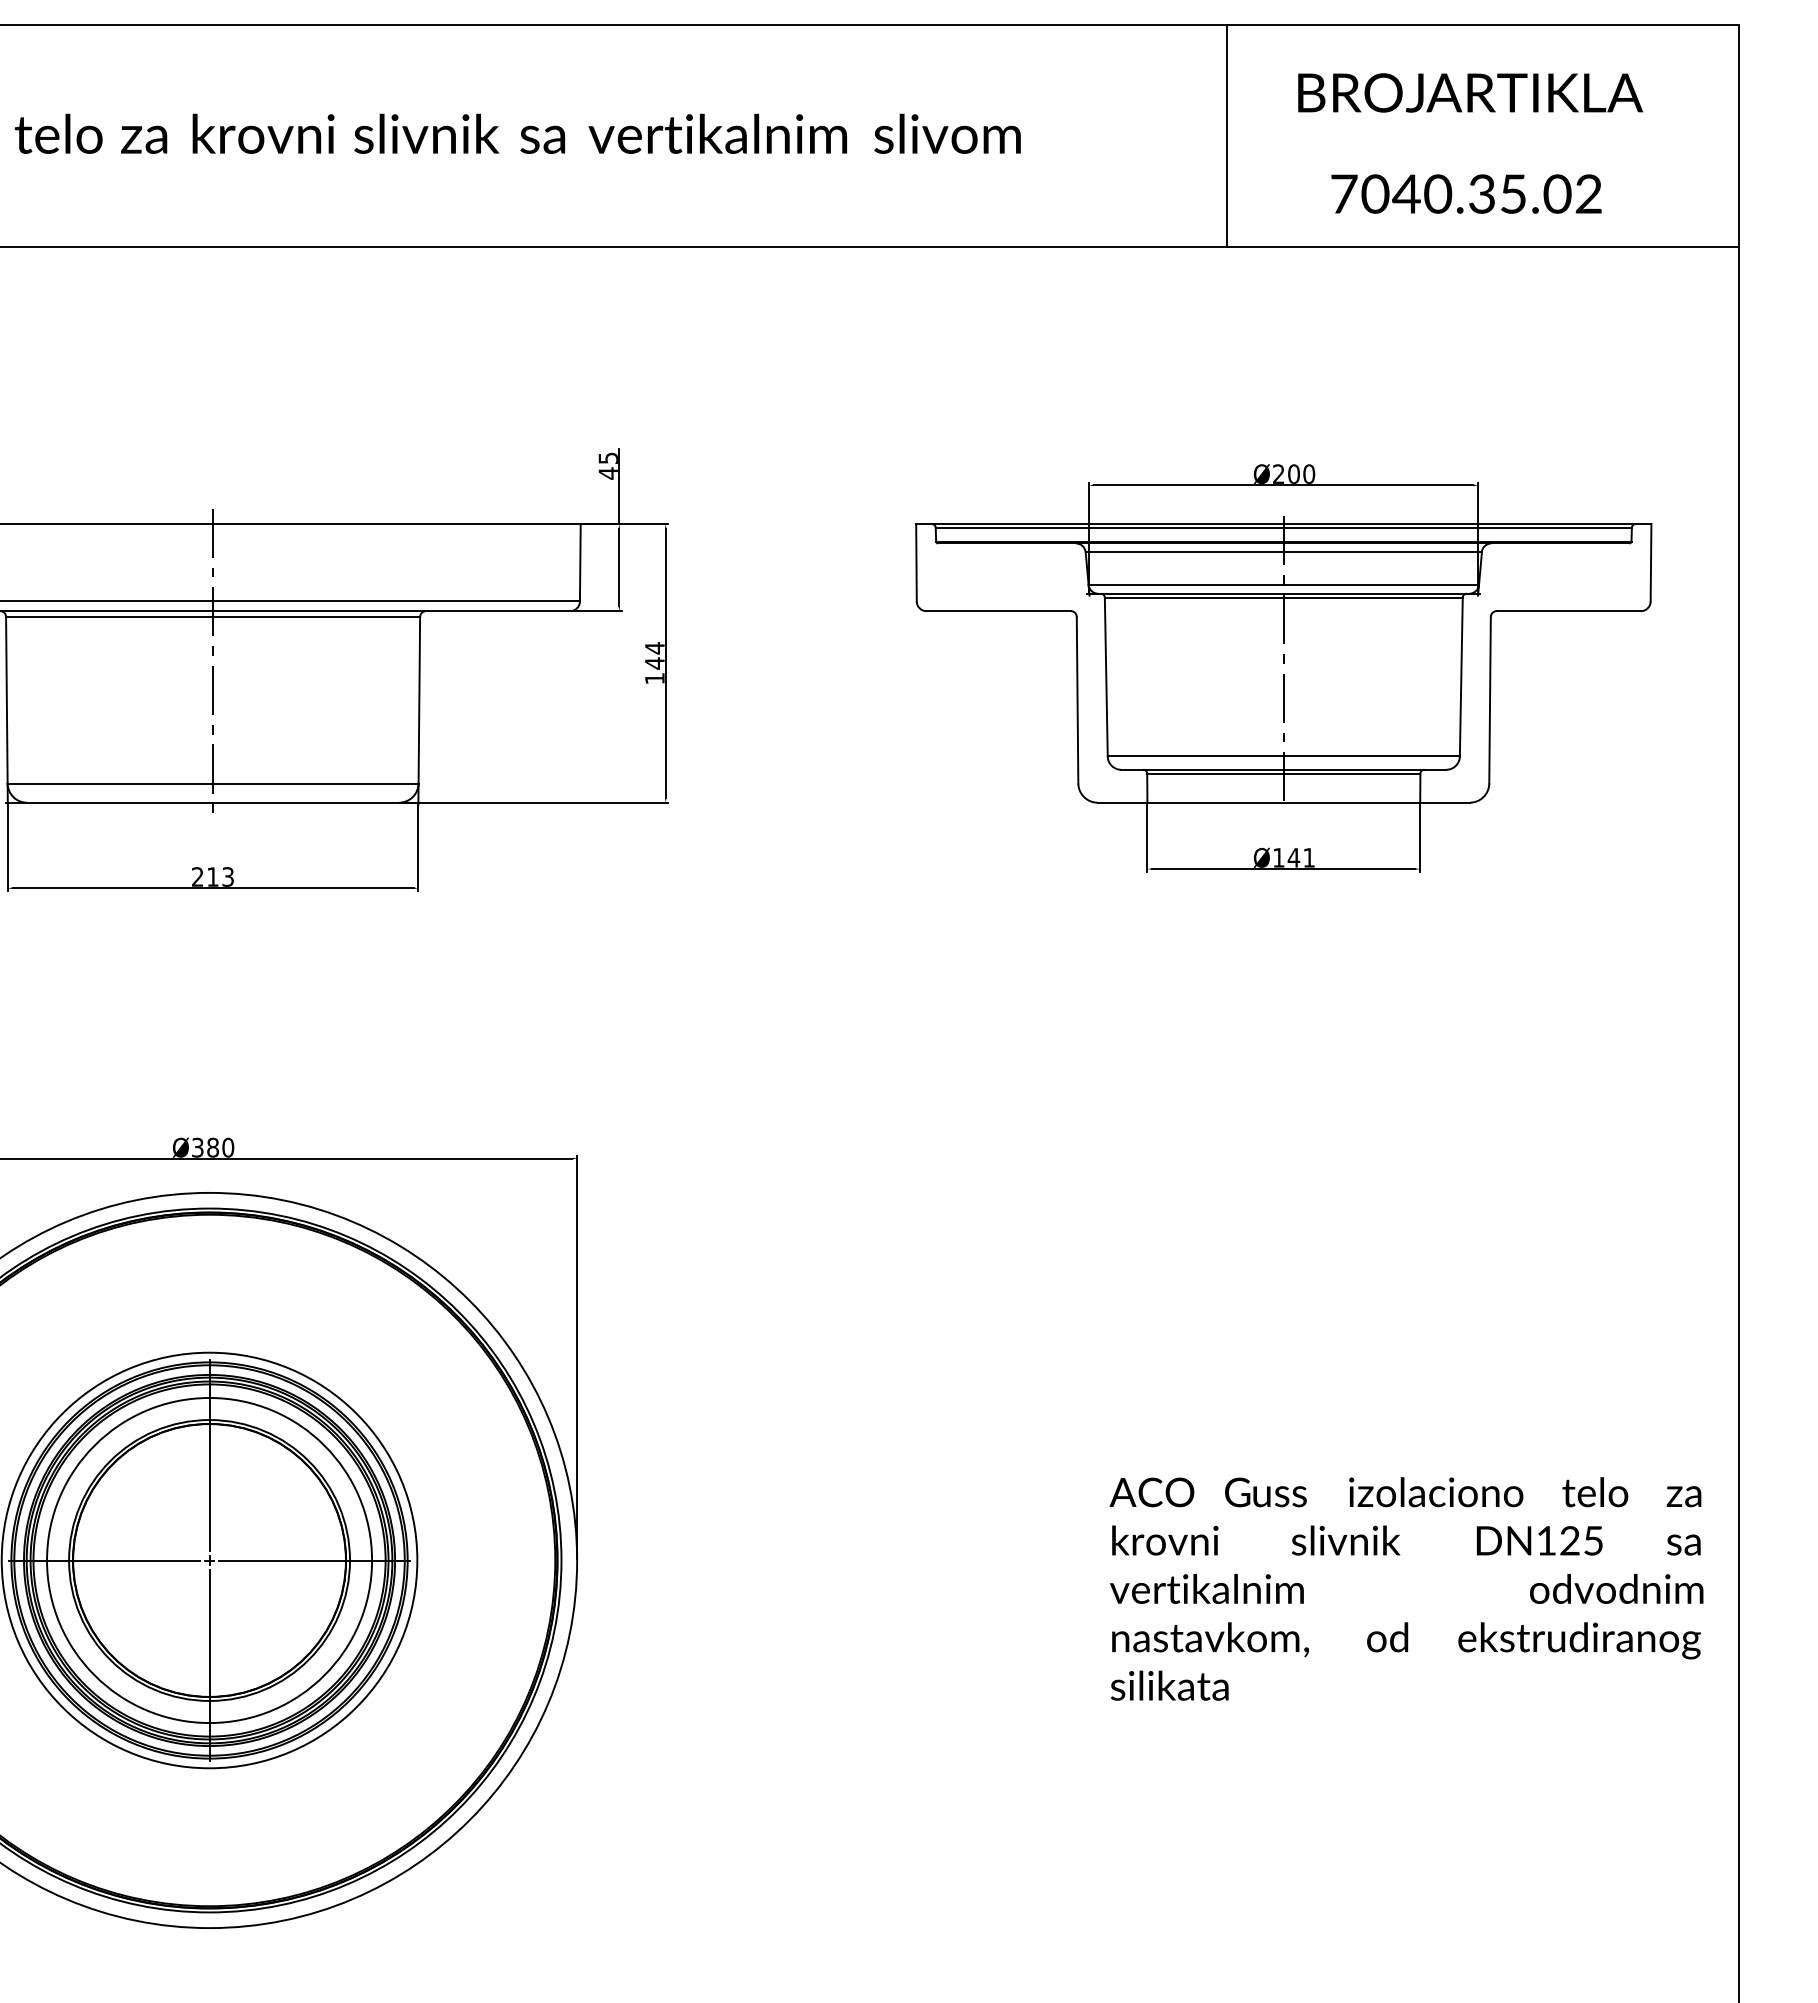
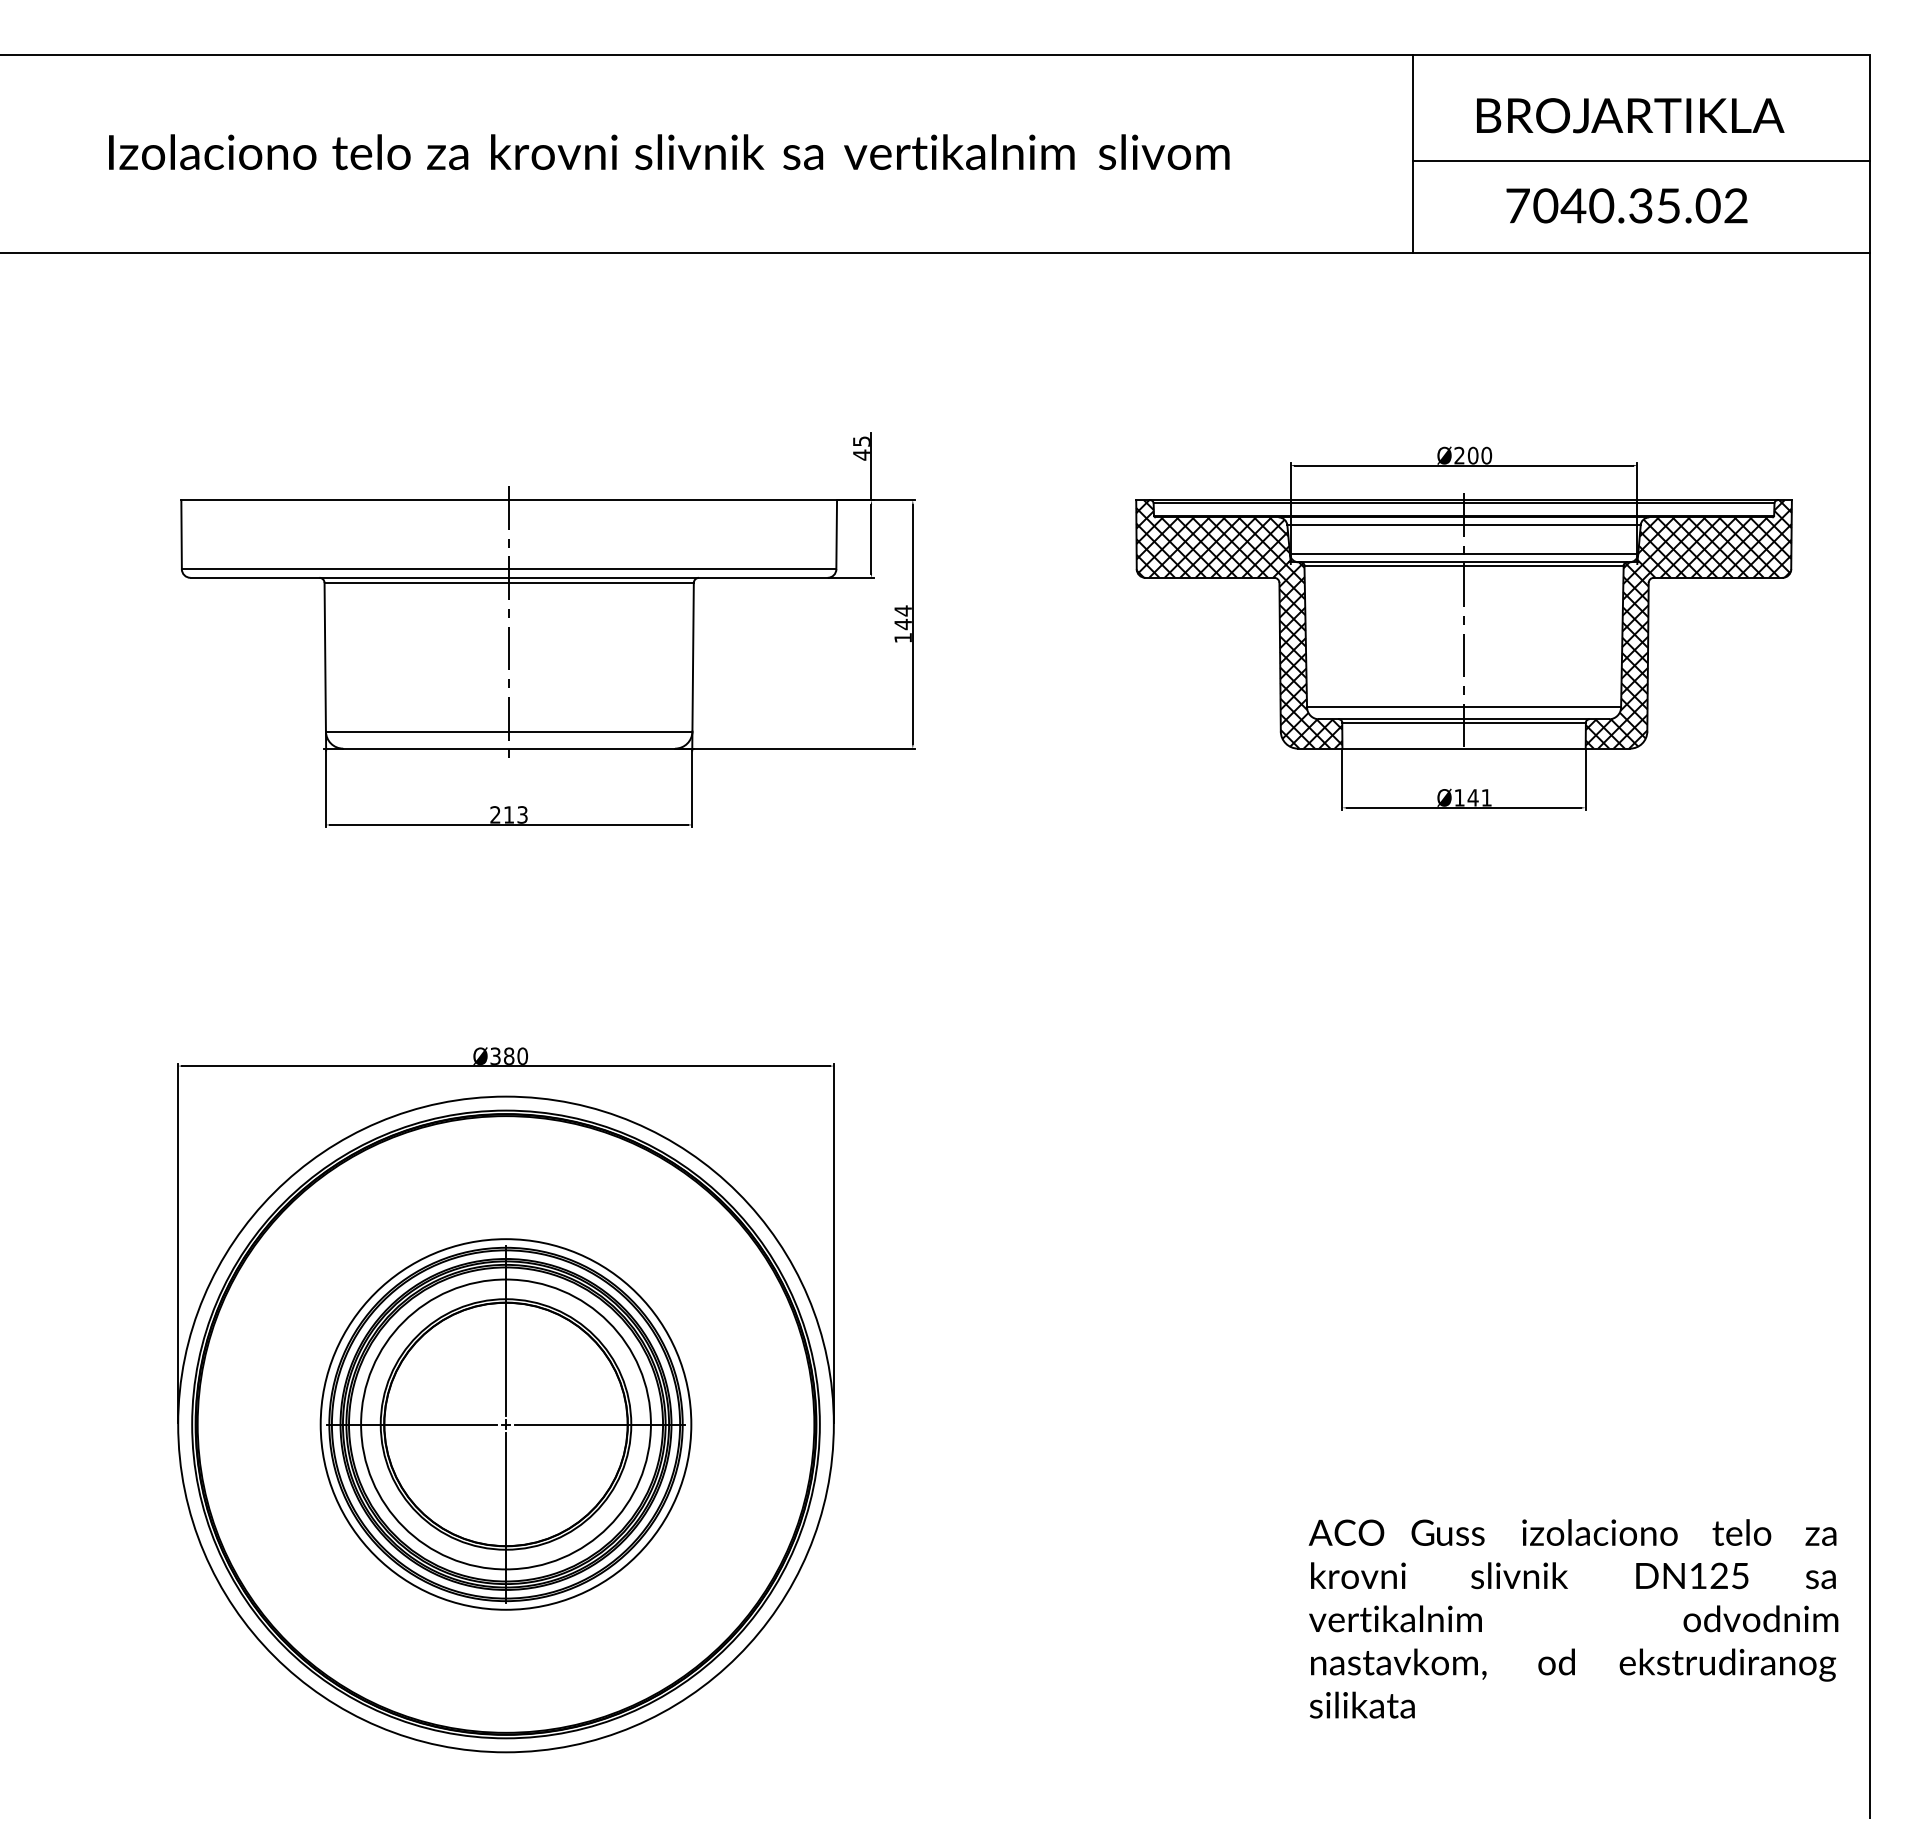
line: (1482, 143) -> (1641, 160), added
hatch: (1031, 663) -> (1239, 624), added
hatch: (1535, 663) -> (1688, 624), added
text: (1406, 1588) -> (1573, 1618), moved

